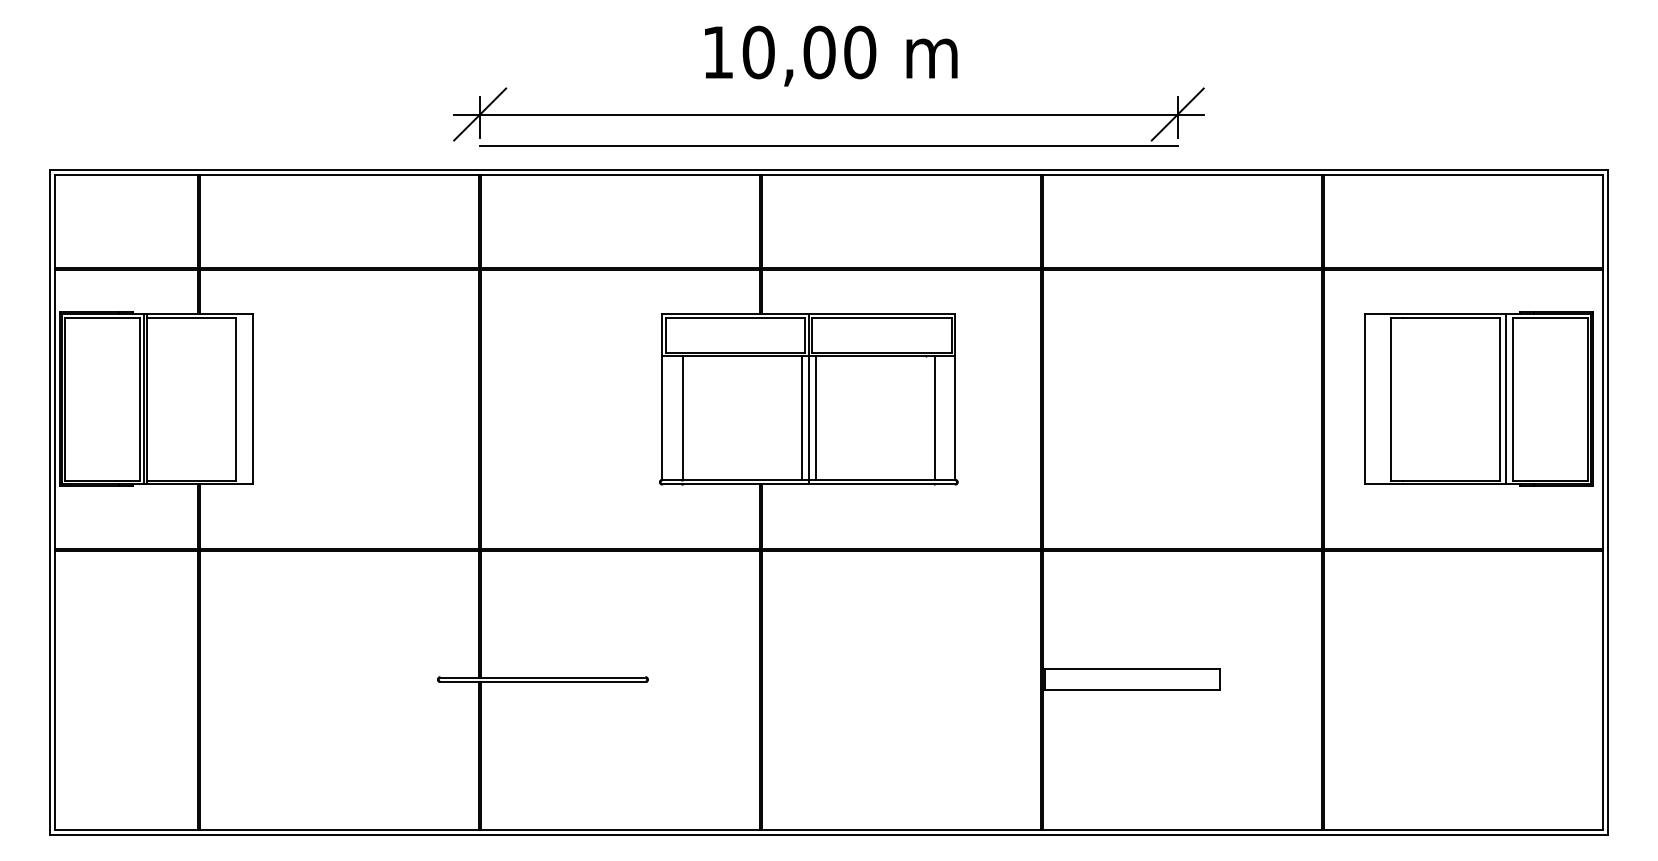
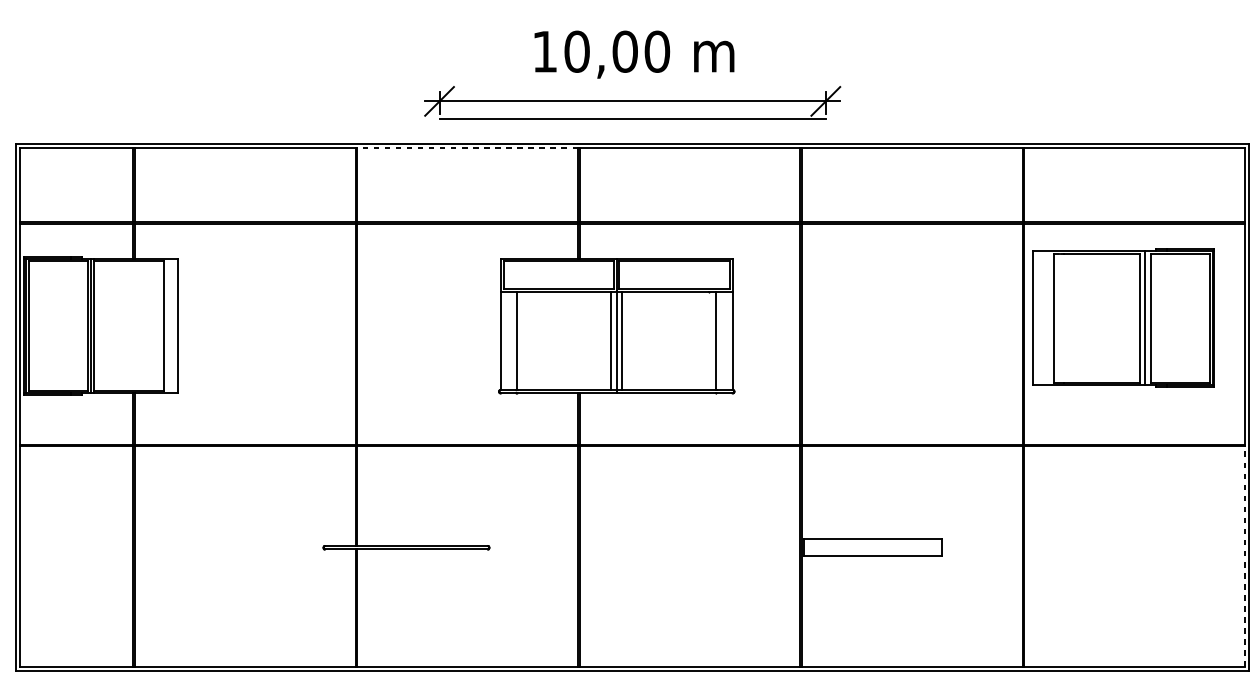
part: (828, 116) -> (632, 102), size x0.7
line: (620, 174) -> (467, 148), solid -> dashed
part: (1478, 398) -> (1123, 317), moved
line: (1603, 690) -> (1245, 556), solid -> dashed

